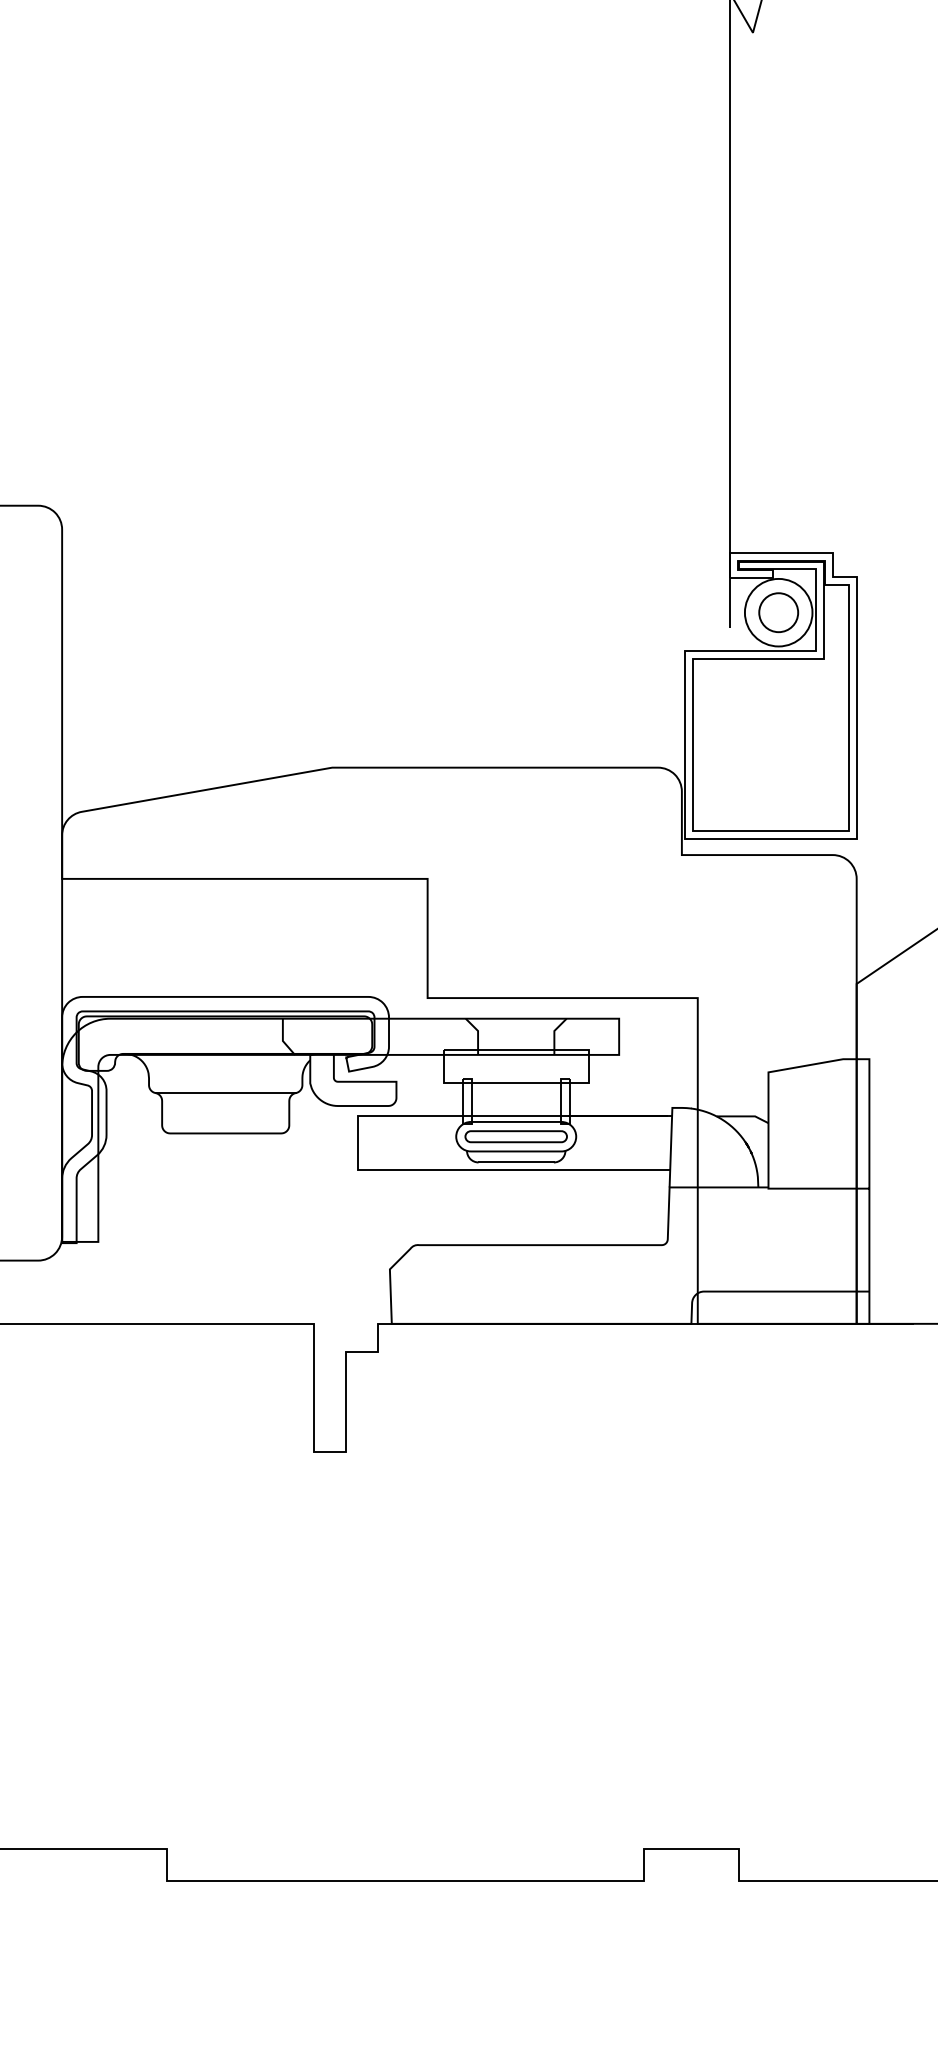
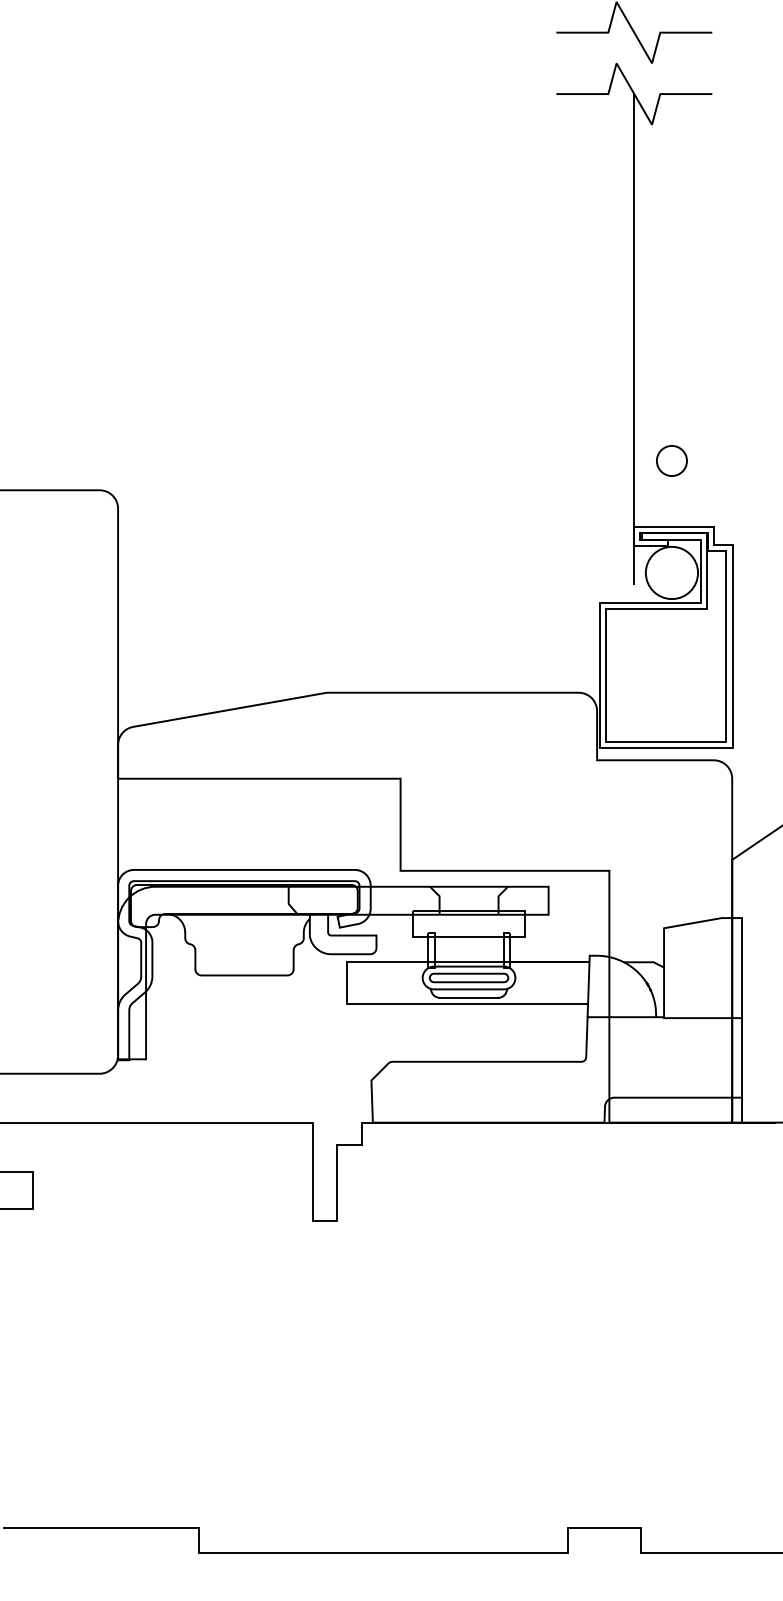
circle: (778, 612) -> (671, 460), moved
line: (225, 1093) -> (244, 944), removed

